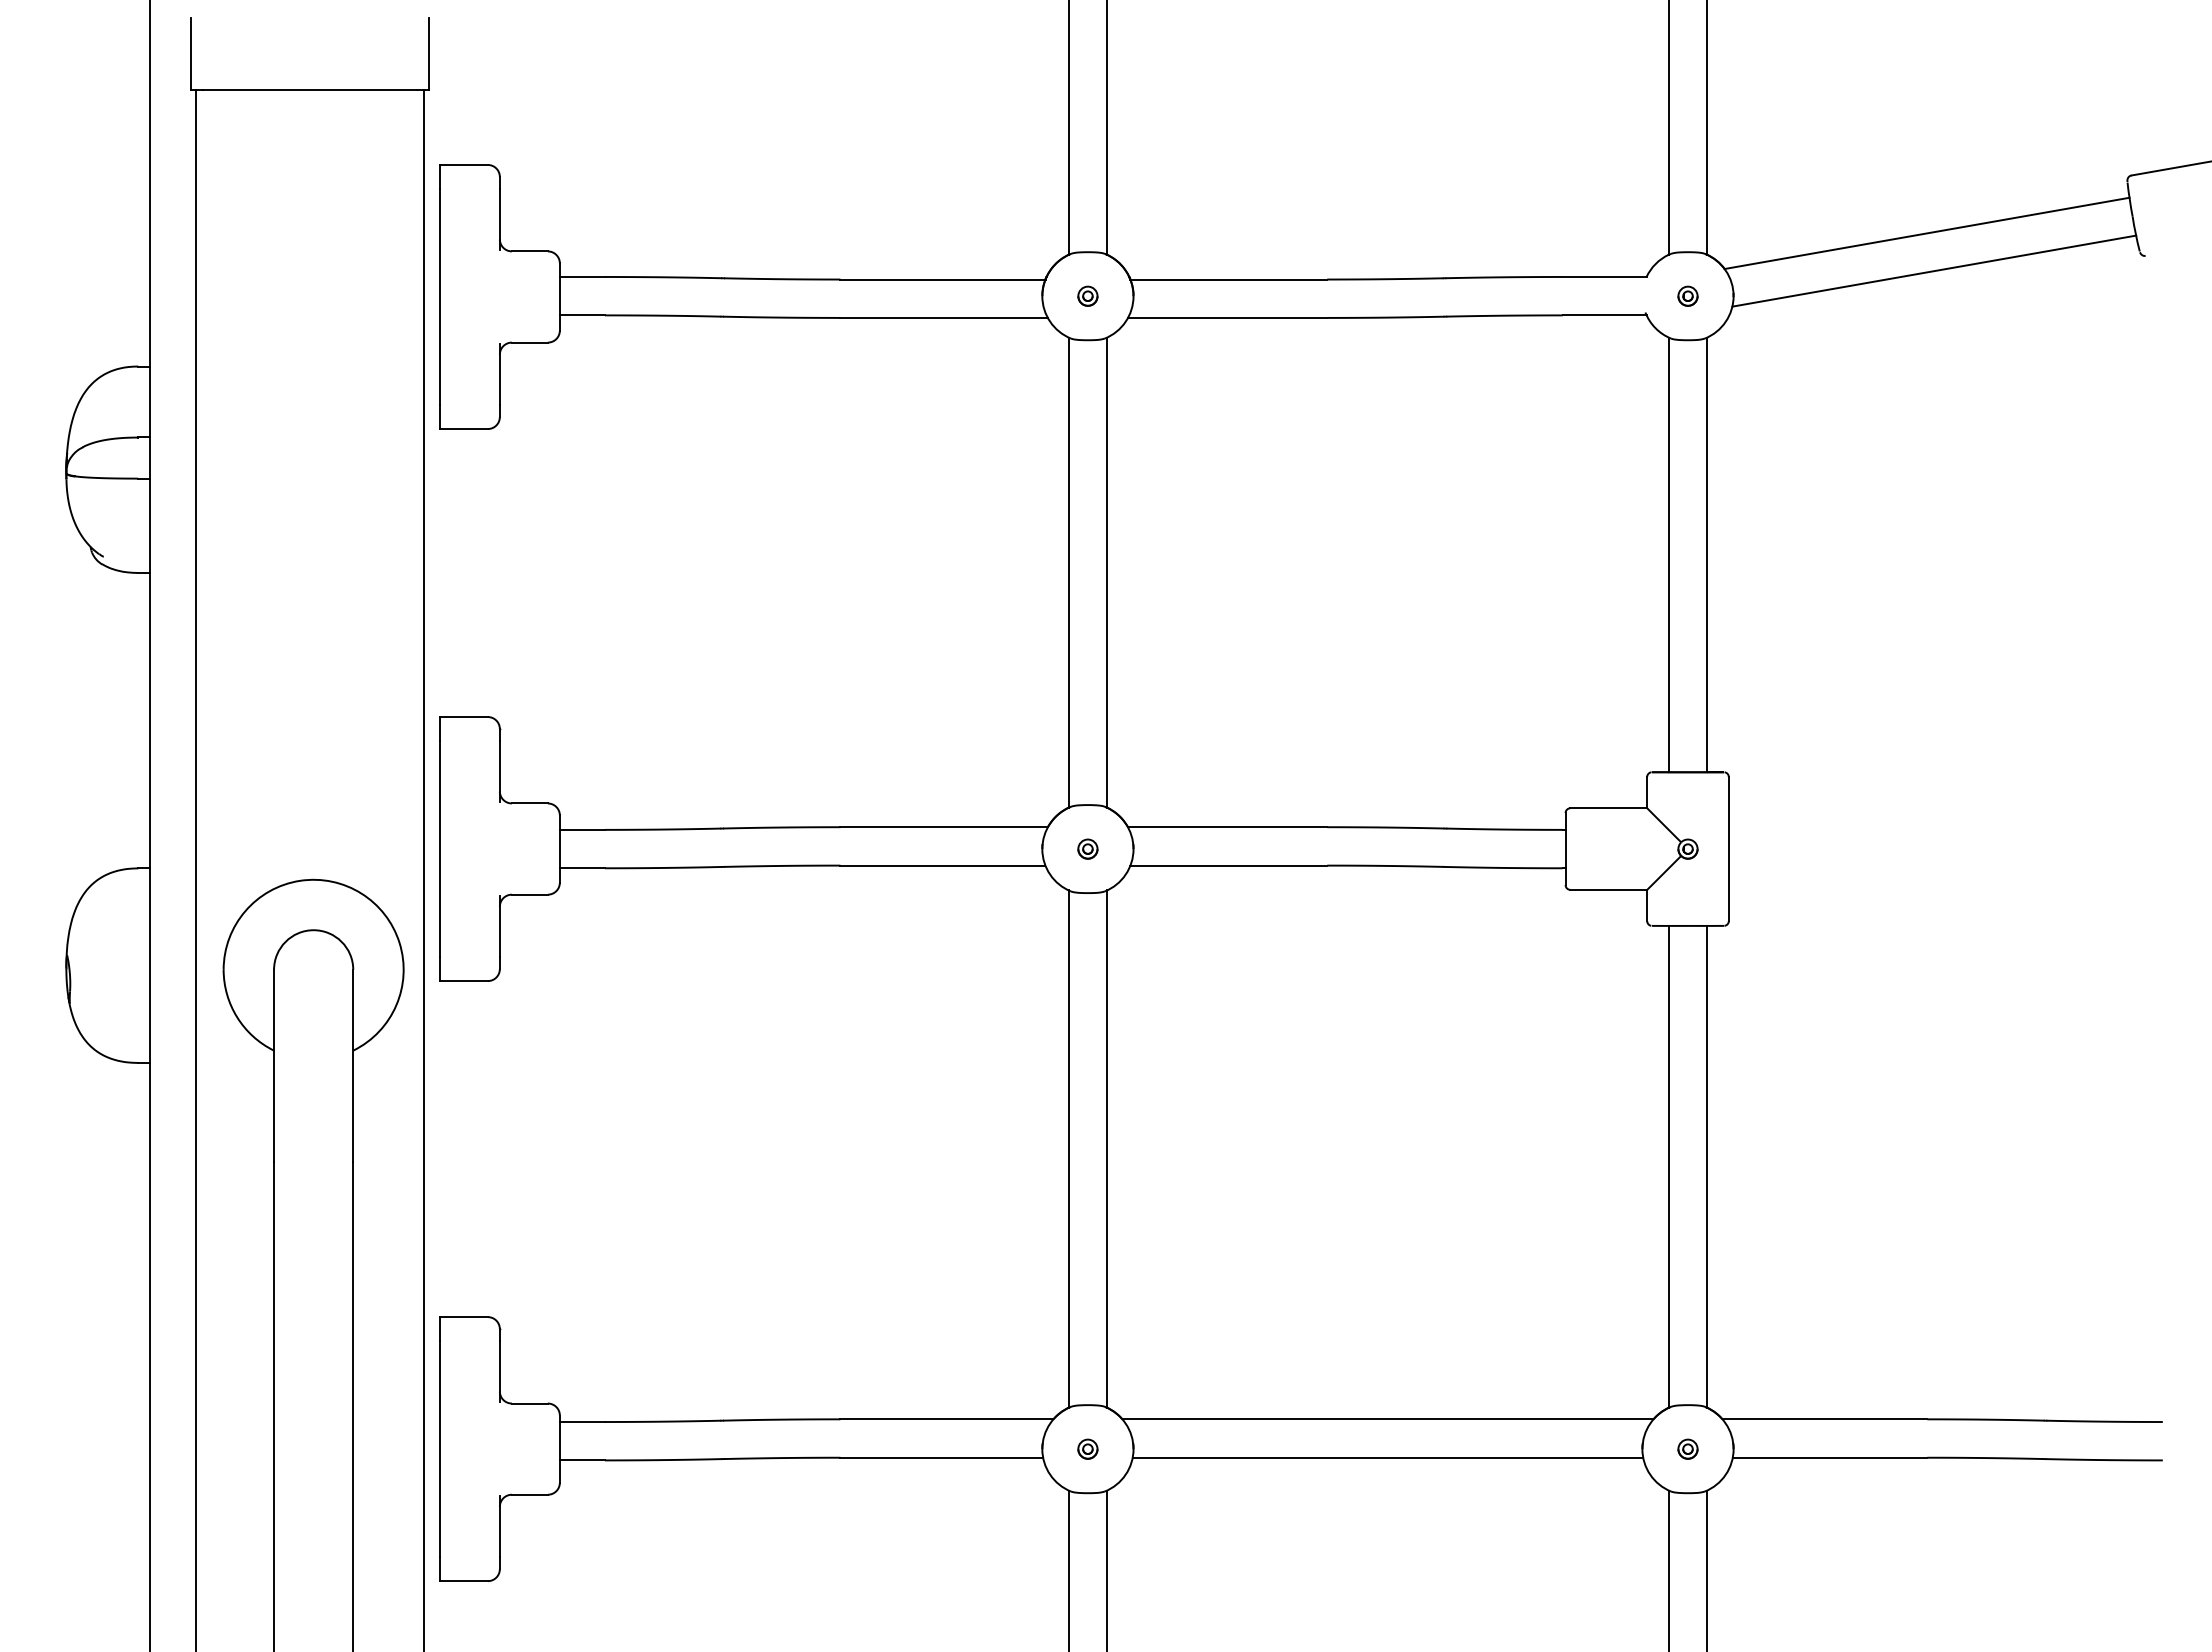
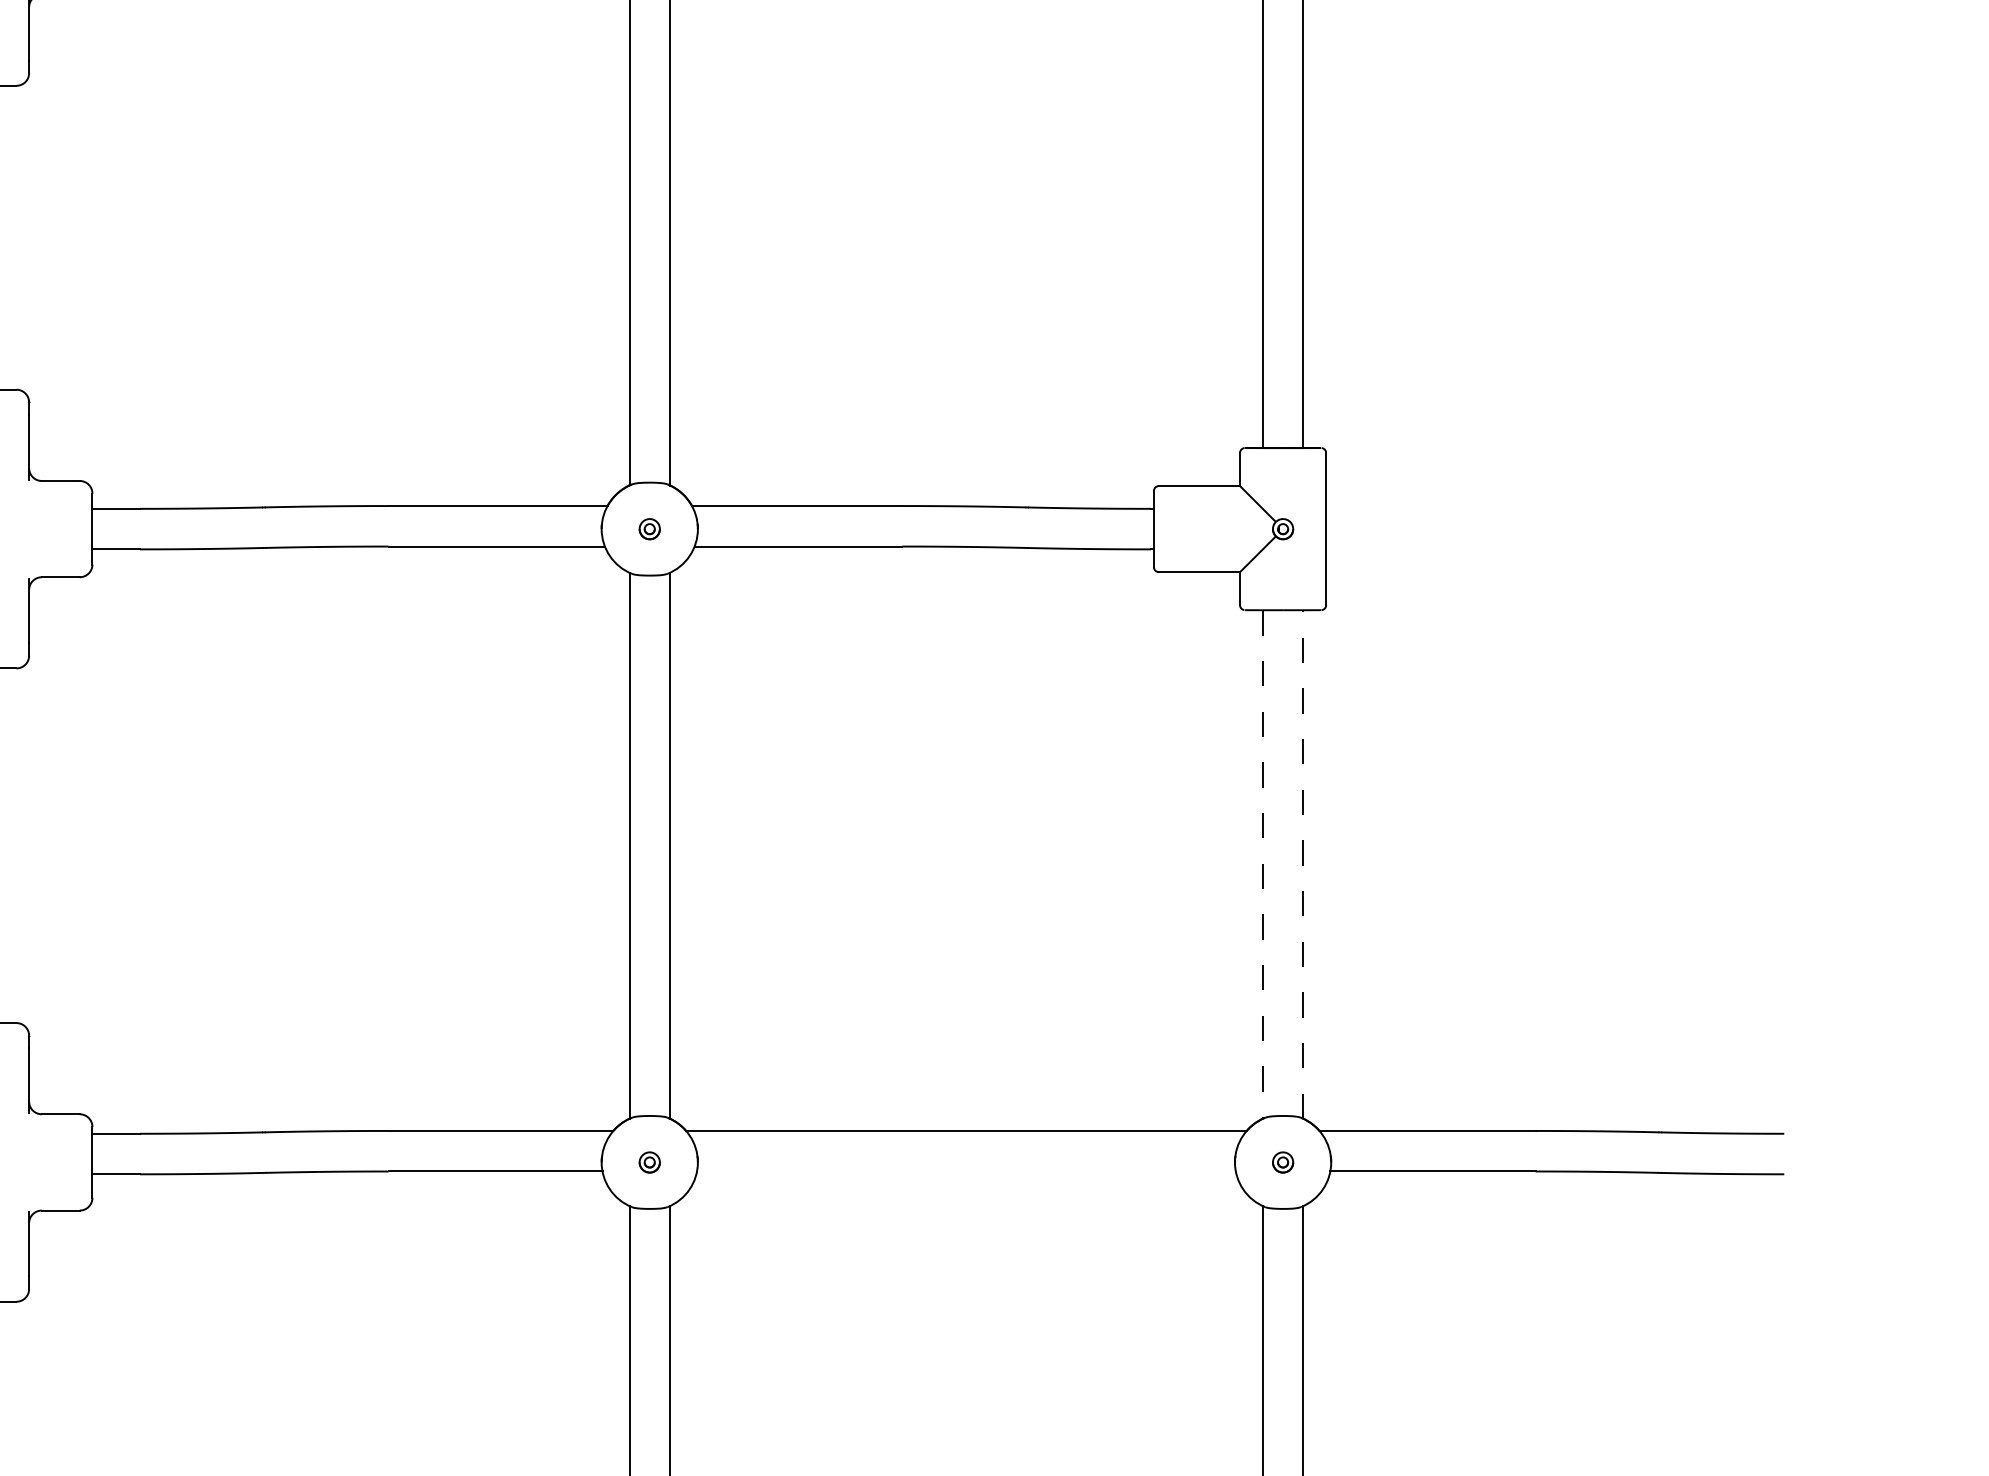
line: (1668, 1166) -> (1262, 864), solid -> dashed
line: (1707, 1166) -> (1303, 864), solid -> dashed
line: (1387, 1457) -> (965, 1171), removed

